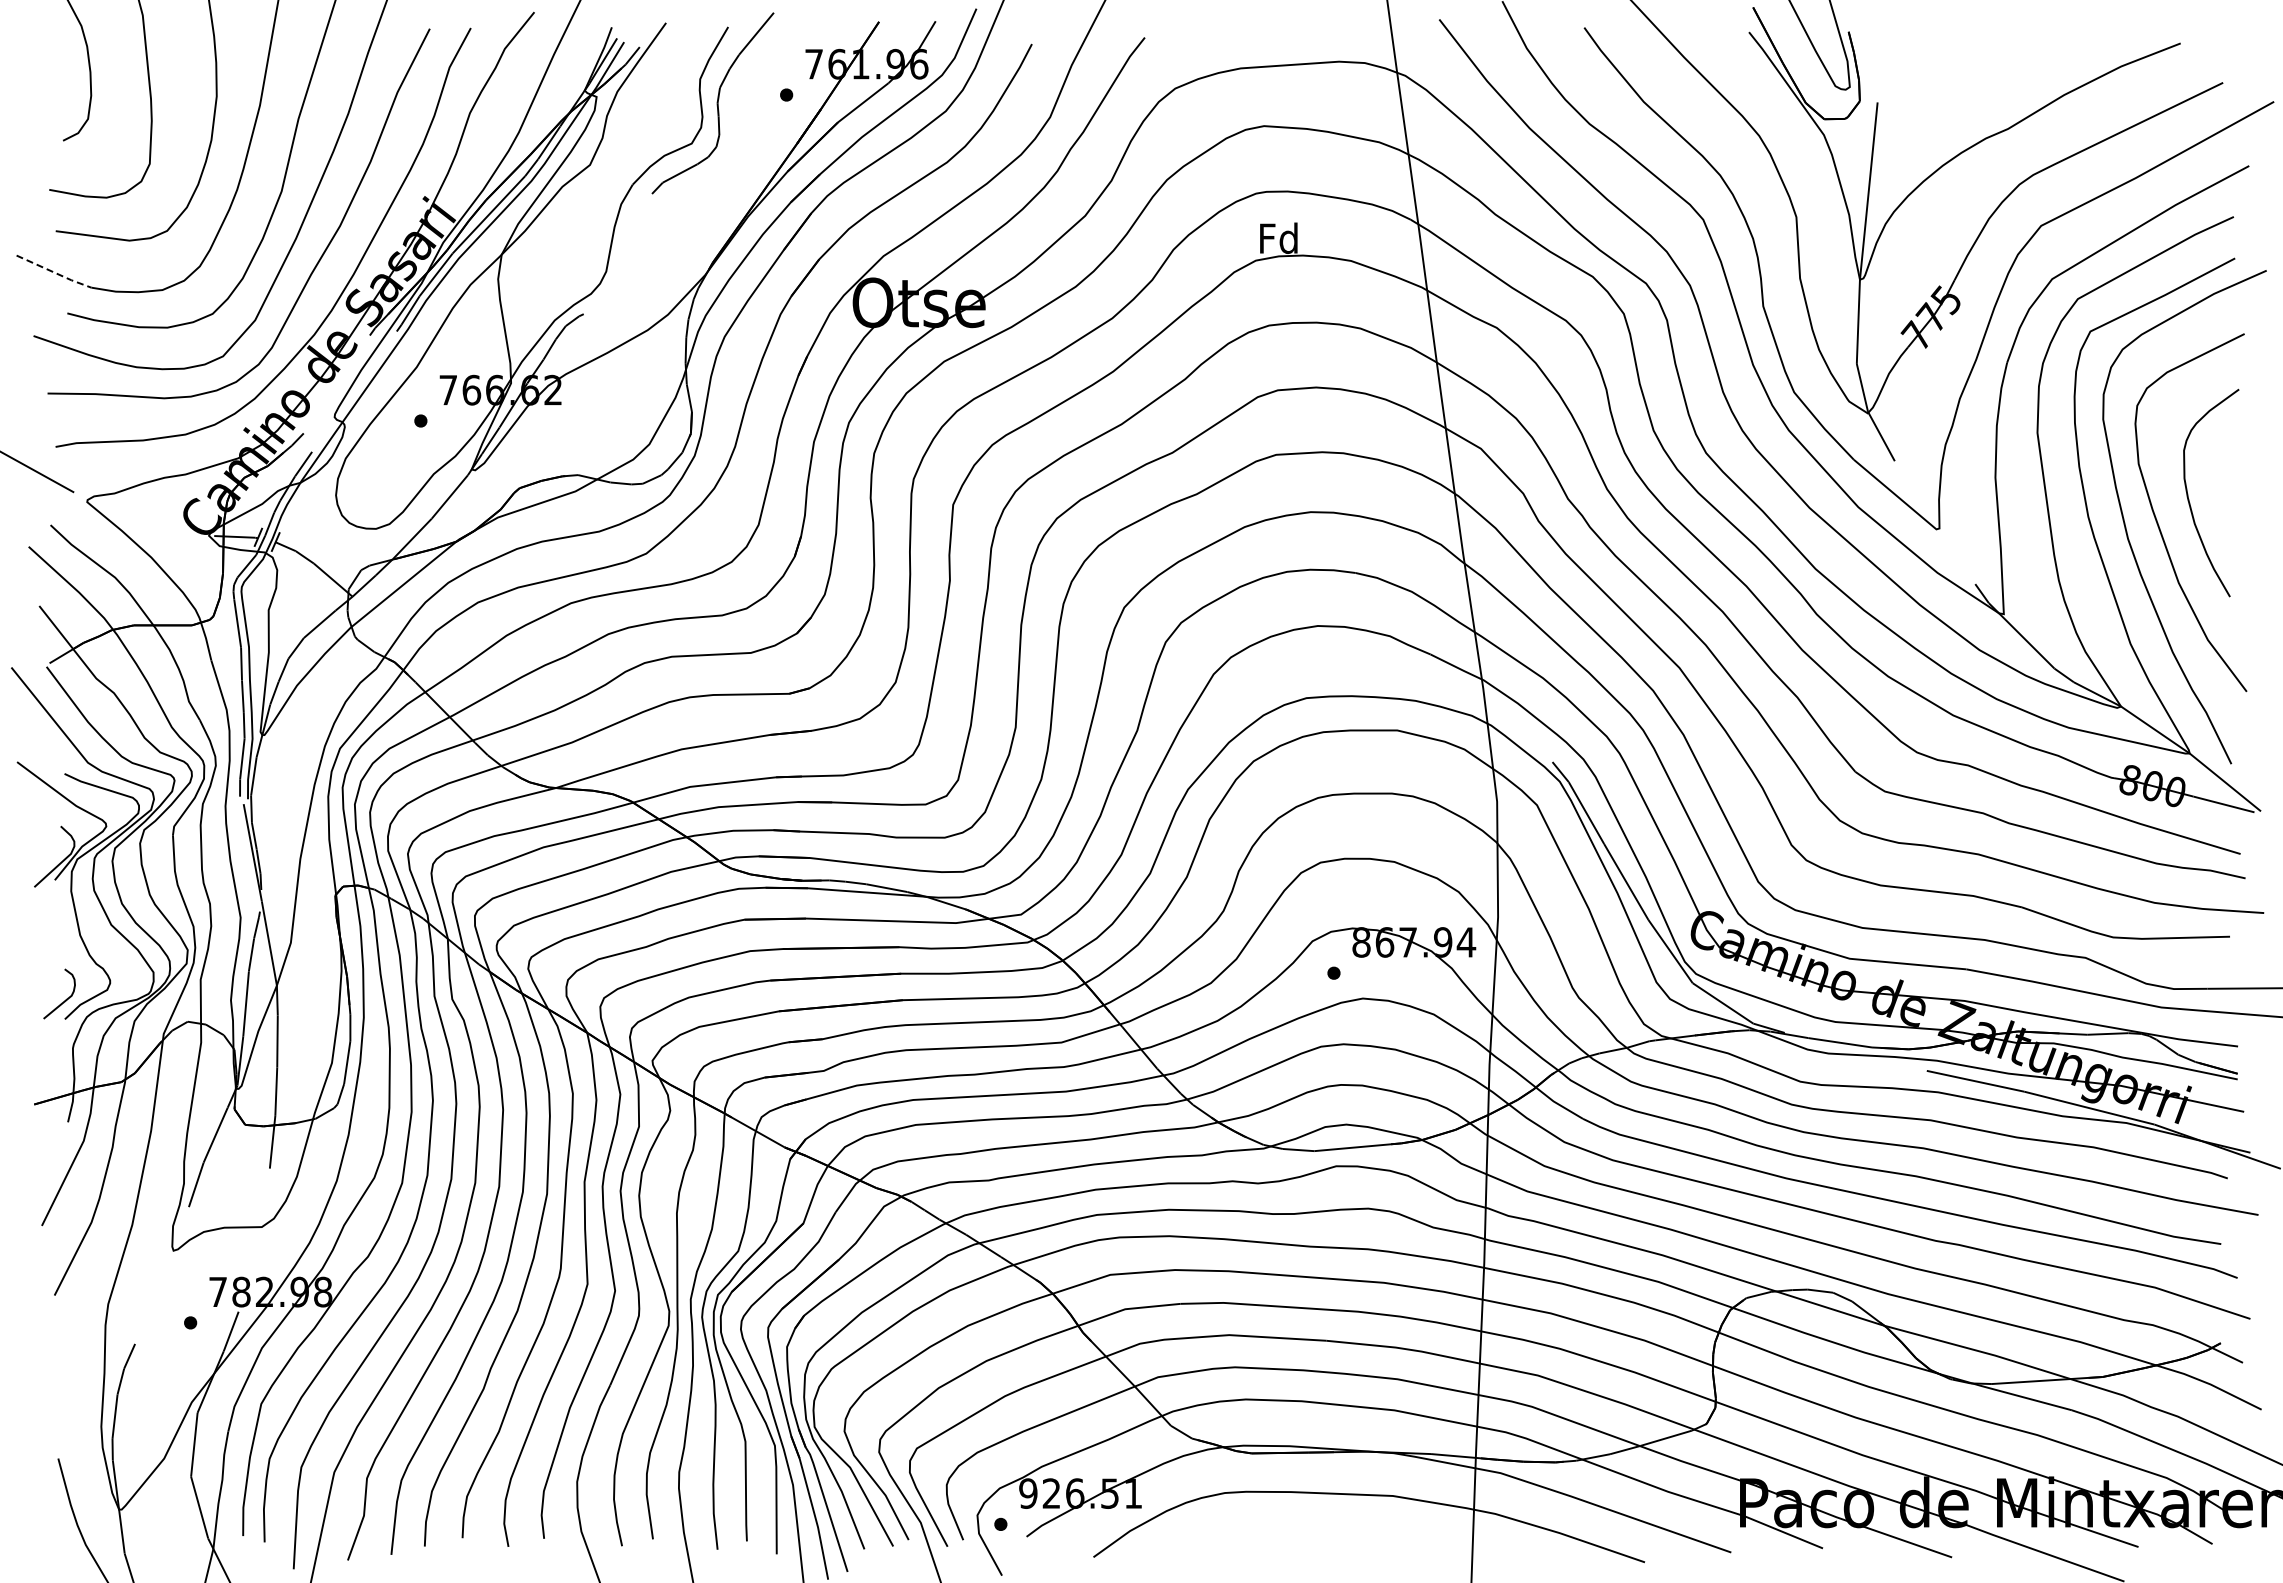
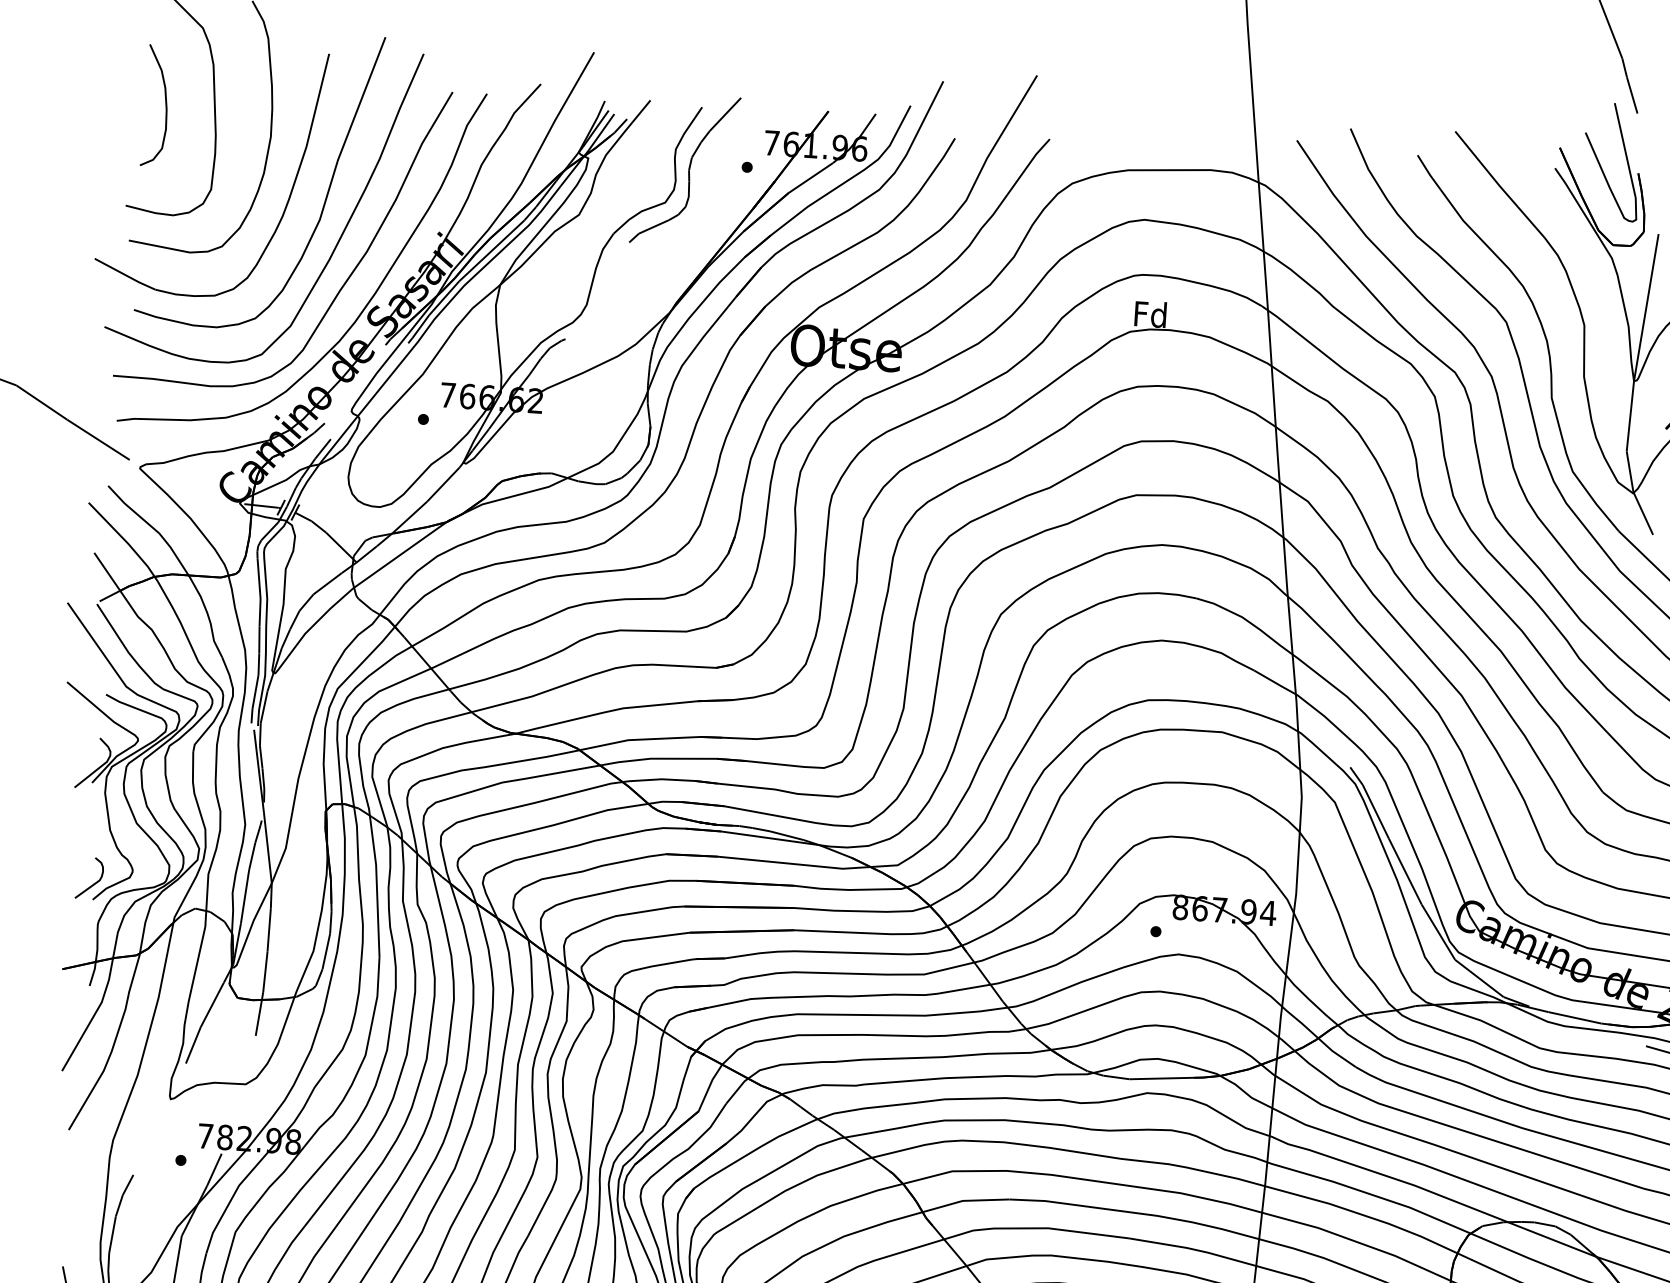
line: (54, 272) -> (125, 274), dashed -> solid

